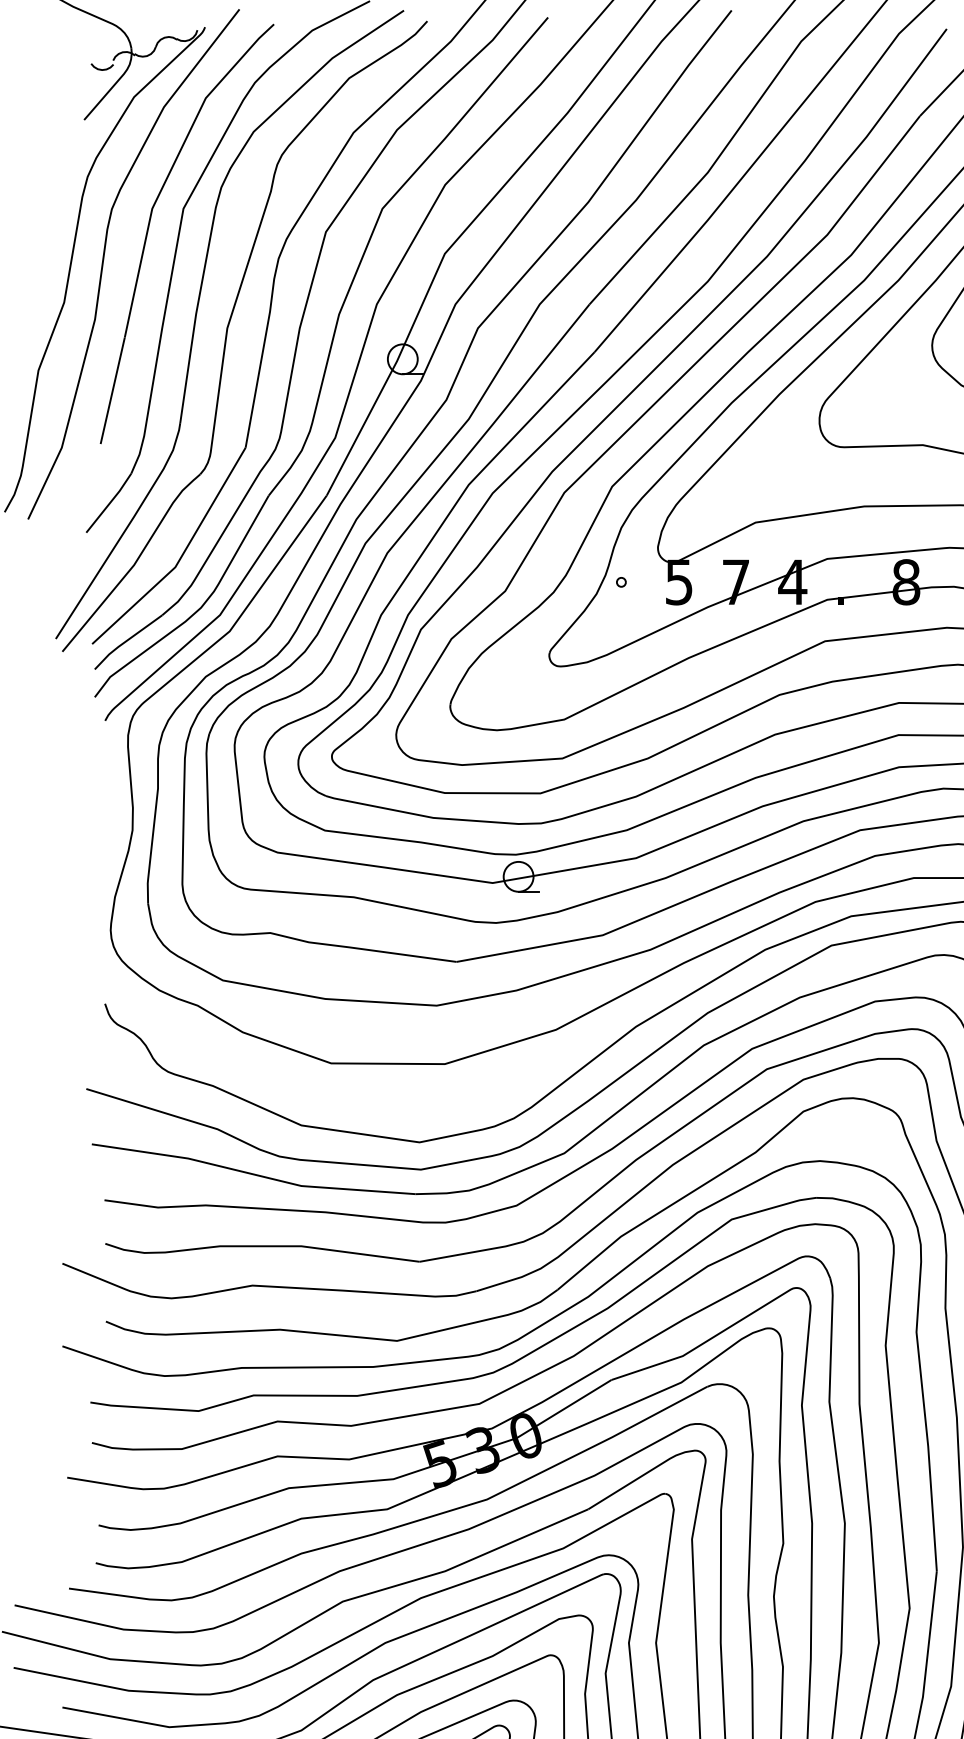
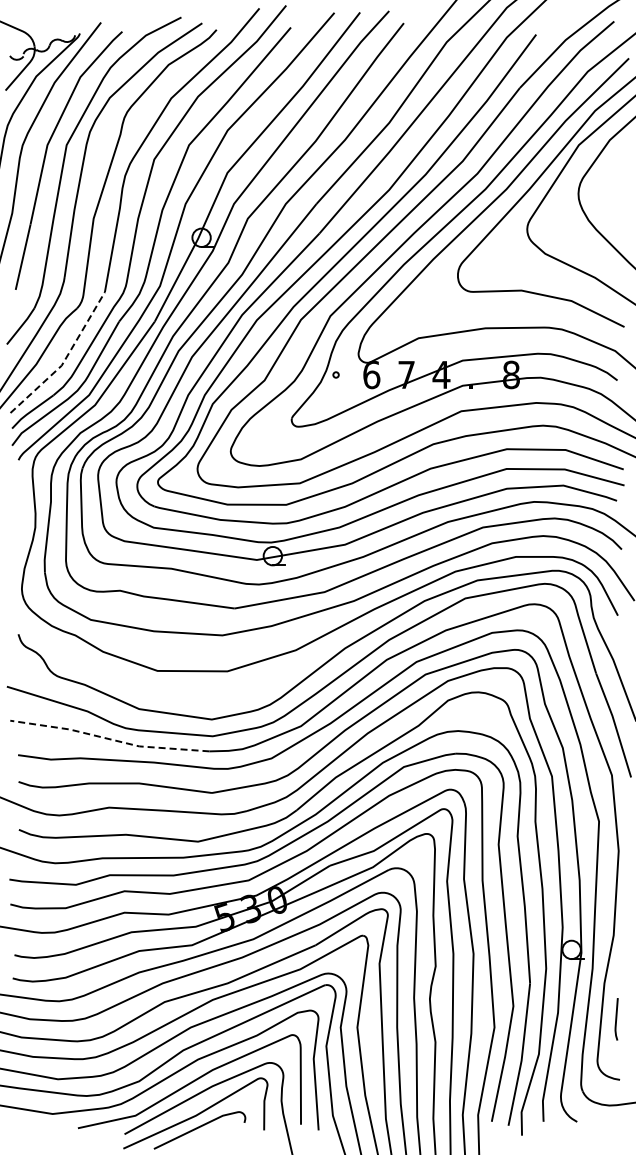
line: (181, 555) -> (65, 358), solid -> dashed
text: (678, 583) -> (371, 375), 5 -> 6
line: (253, 1174) -> (109, 739), solid -> dashed

